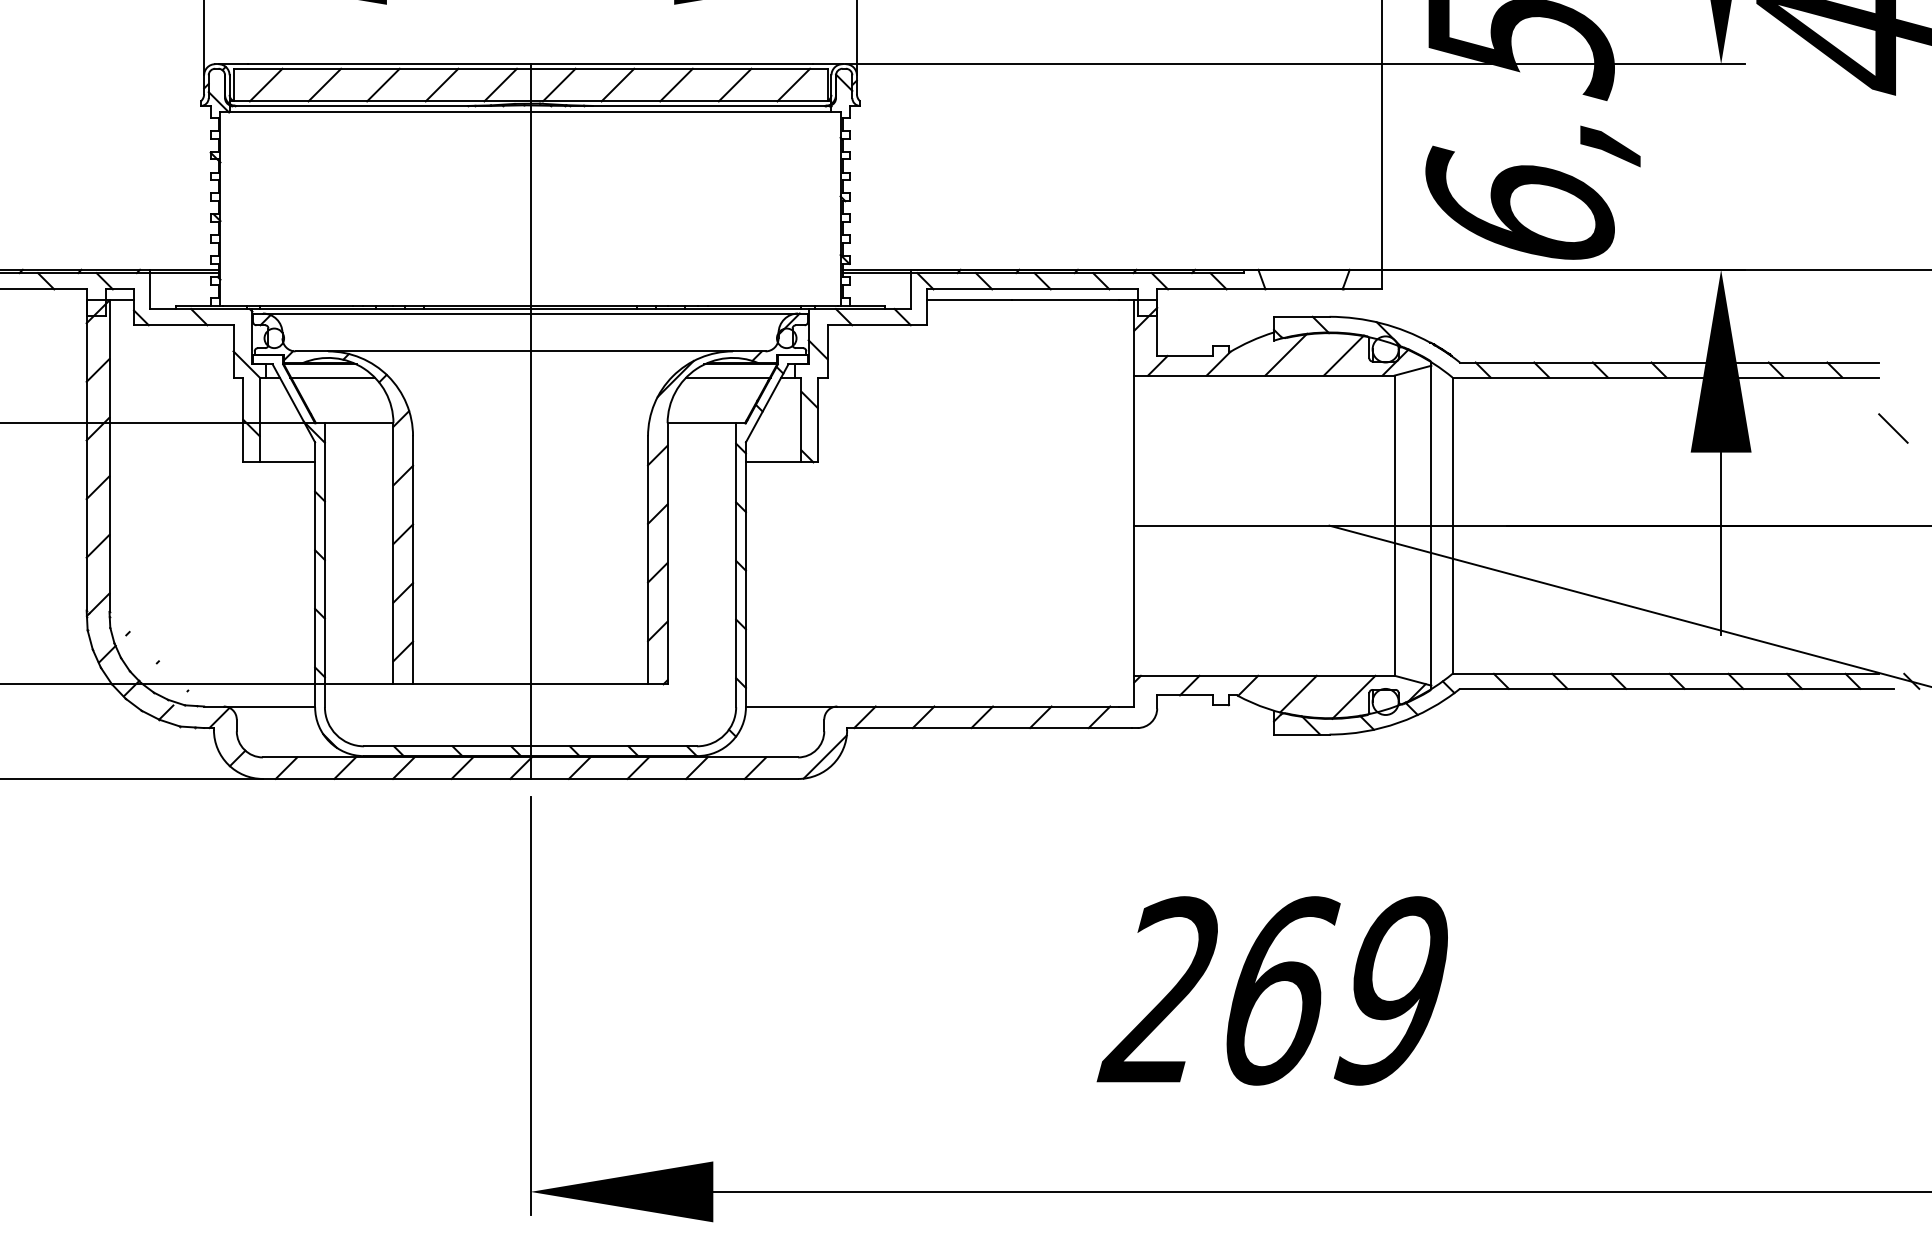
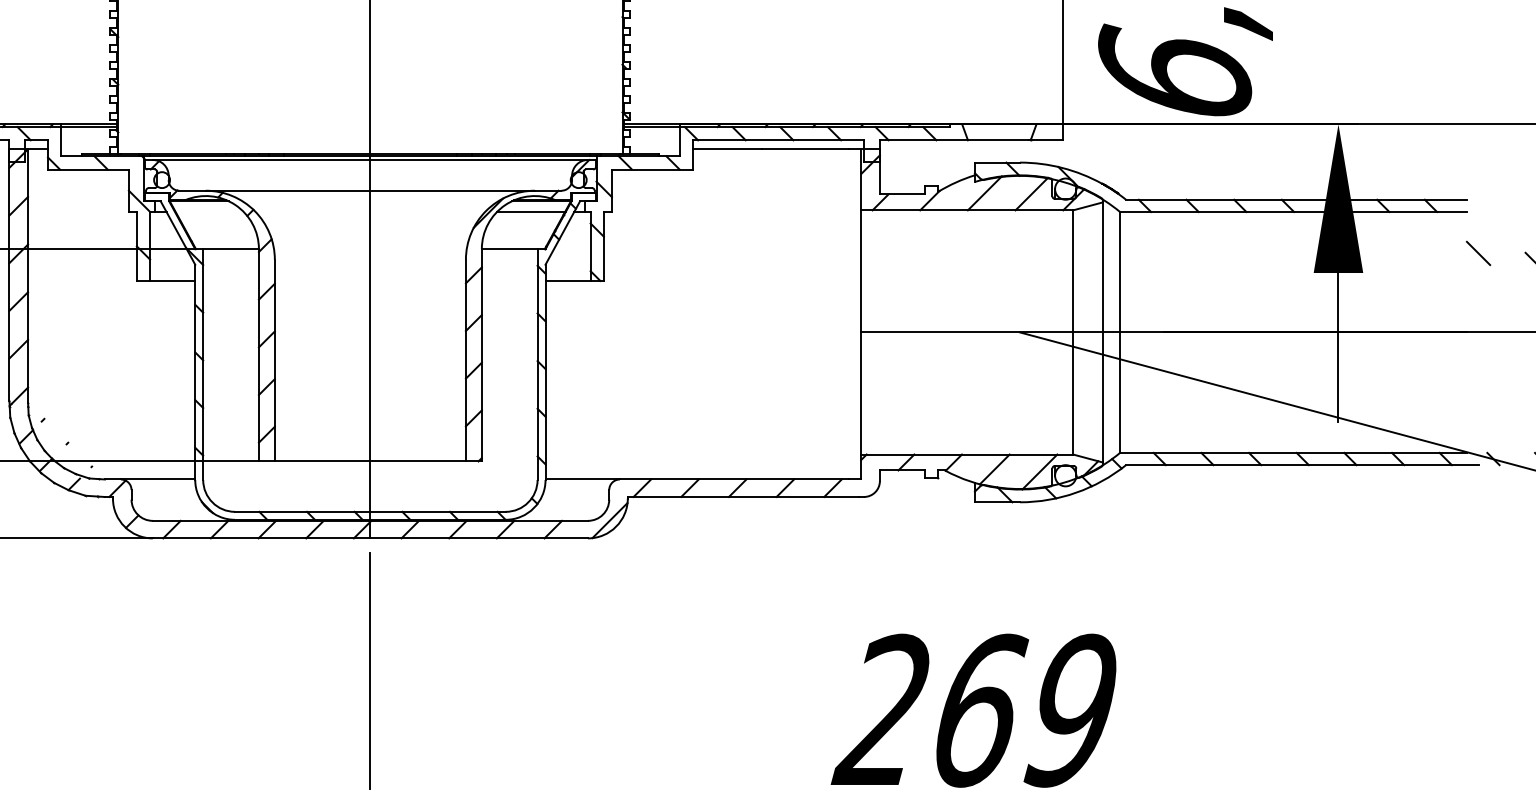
line: (332, 377) -> (209, 211), removed

